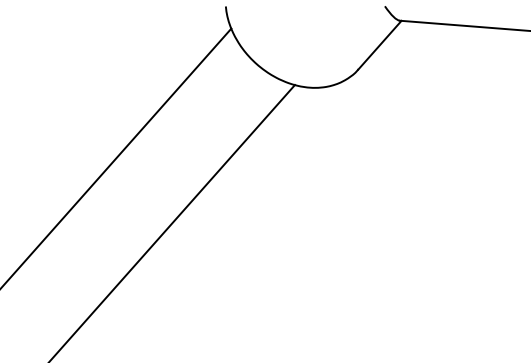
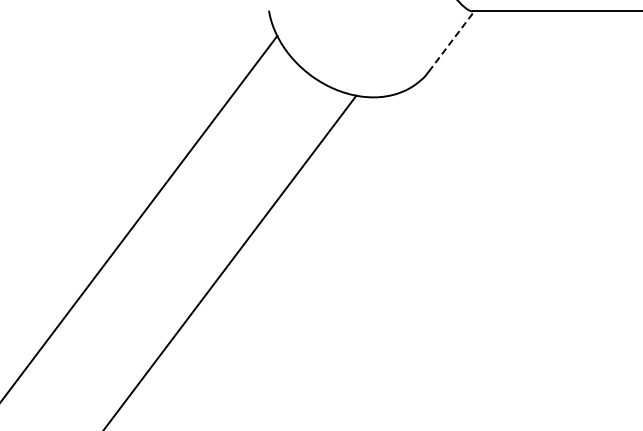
line: (379, 45) -> (451, 41), solid -> dashed

